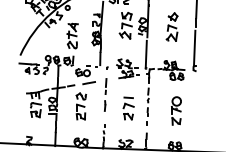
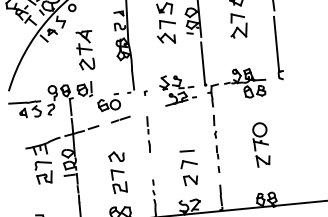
part: (105, 94) -> (148, 133), size x0.7
part: (80, 106) -> (117, 172), moved
part: (128, 108) -> (189, 167), moved

